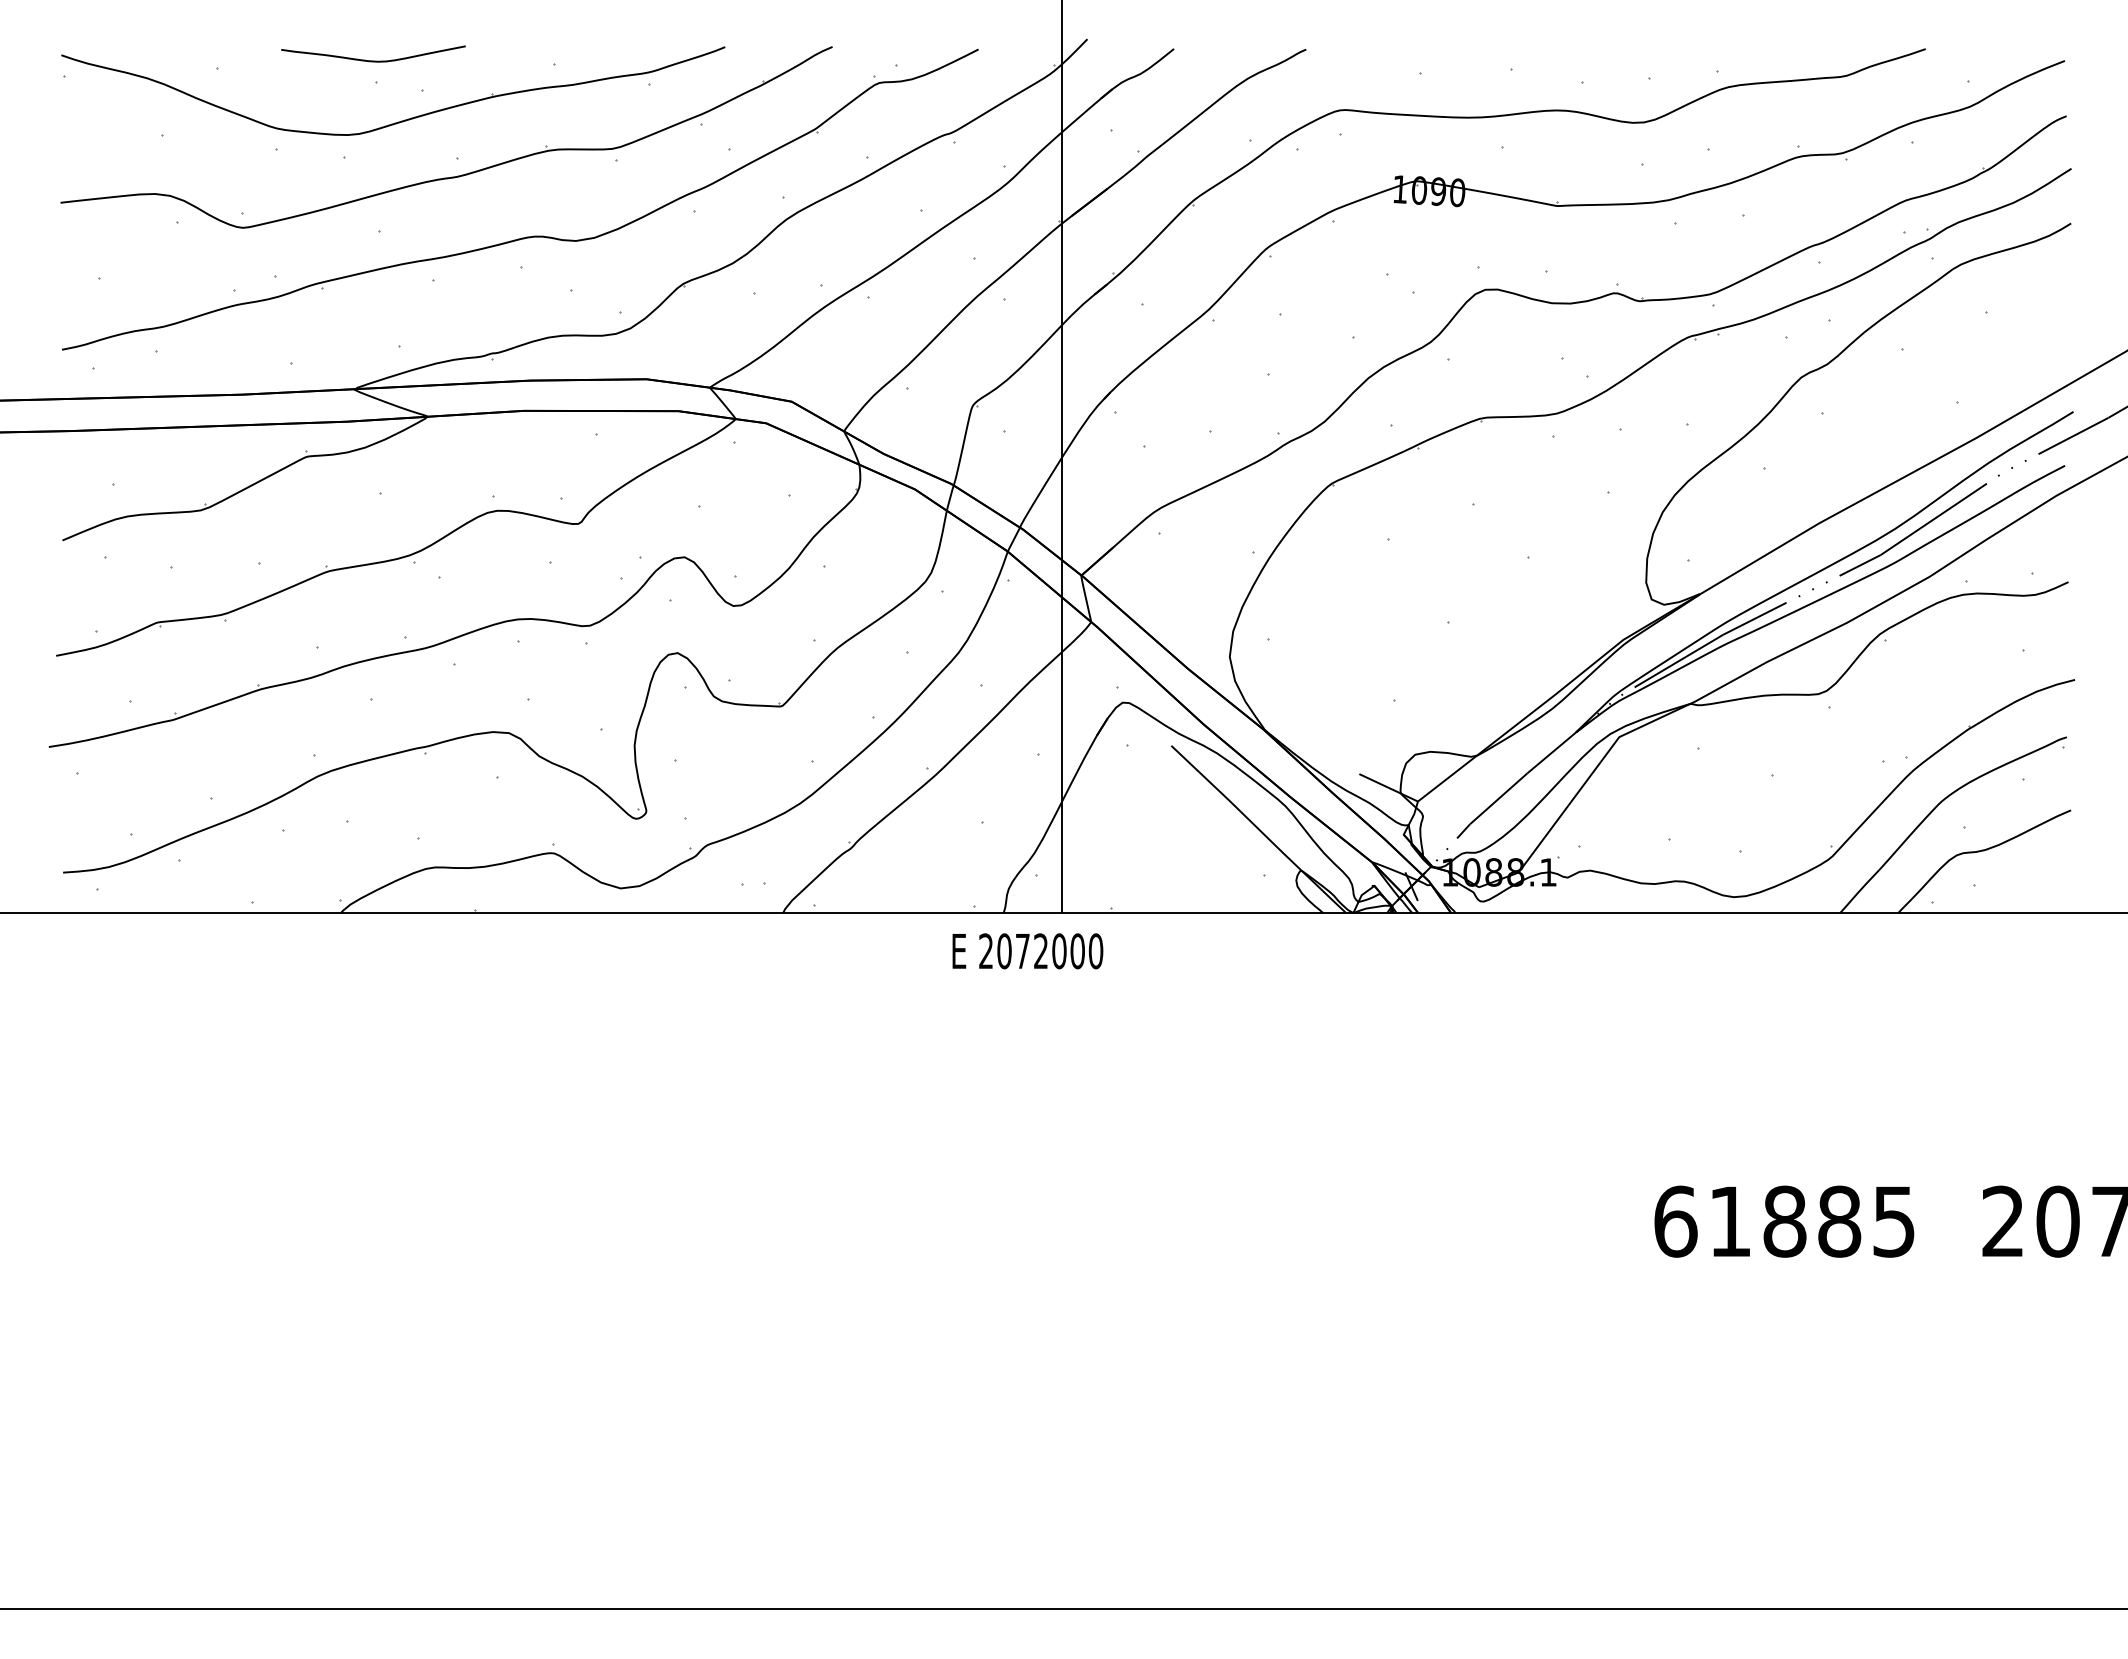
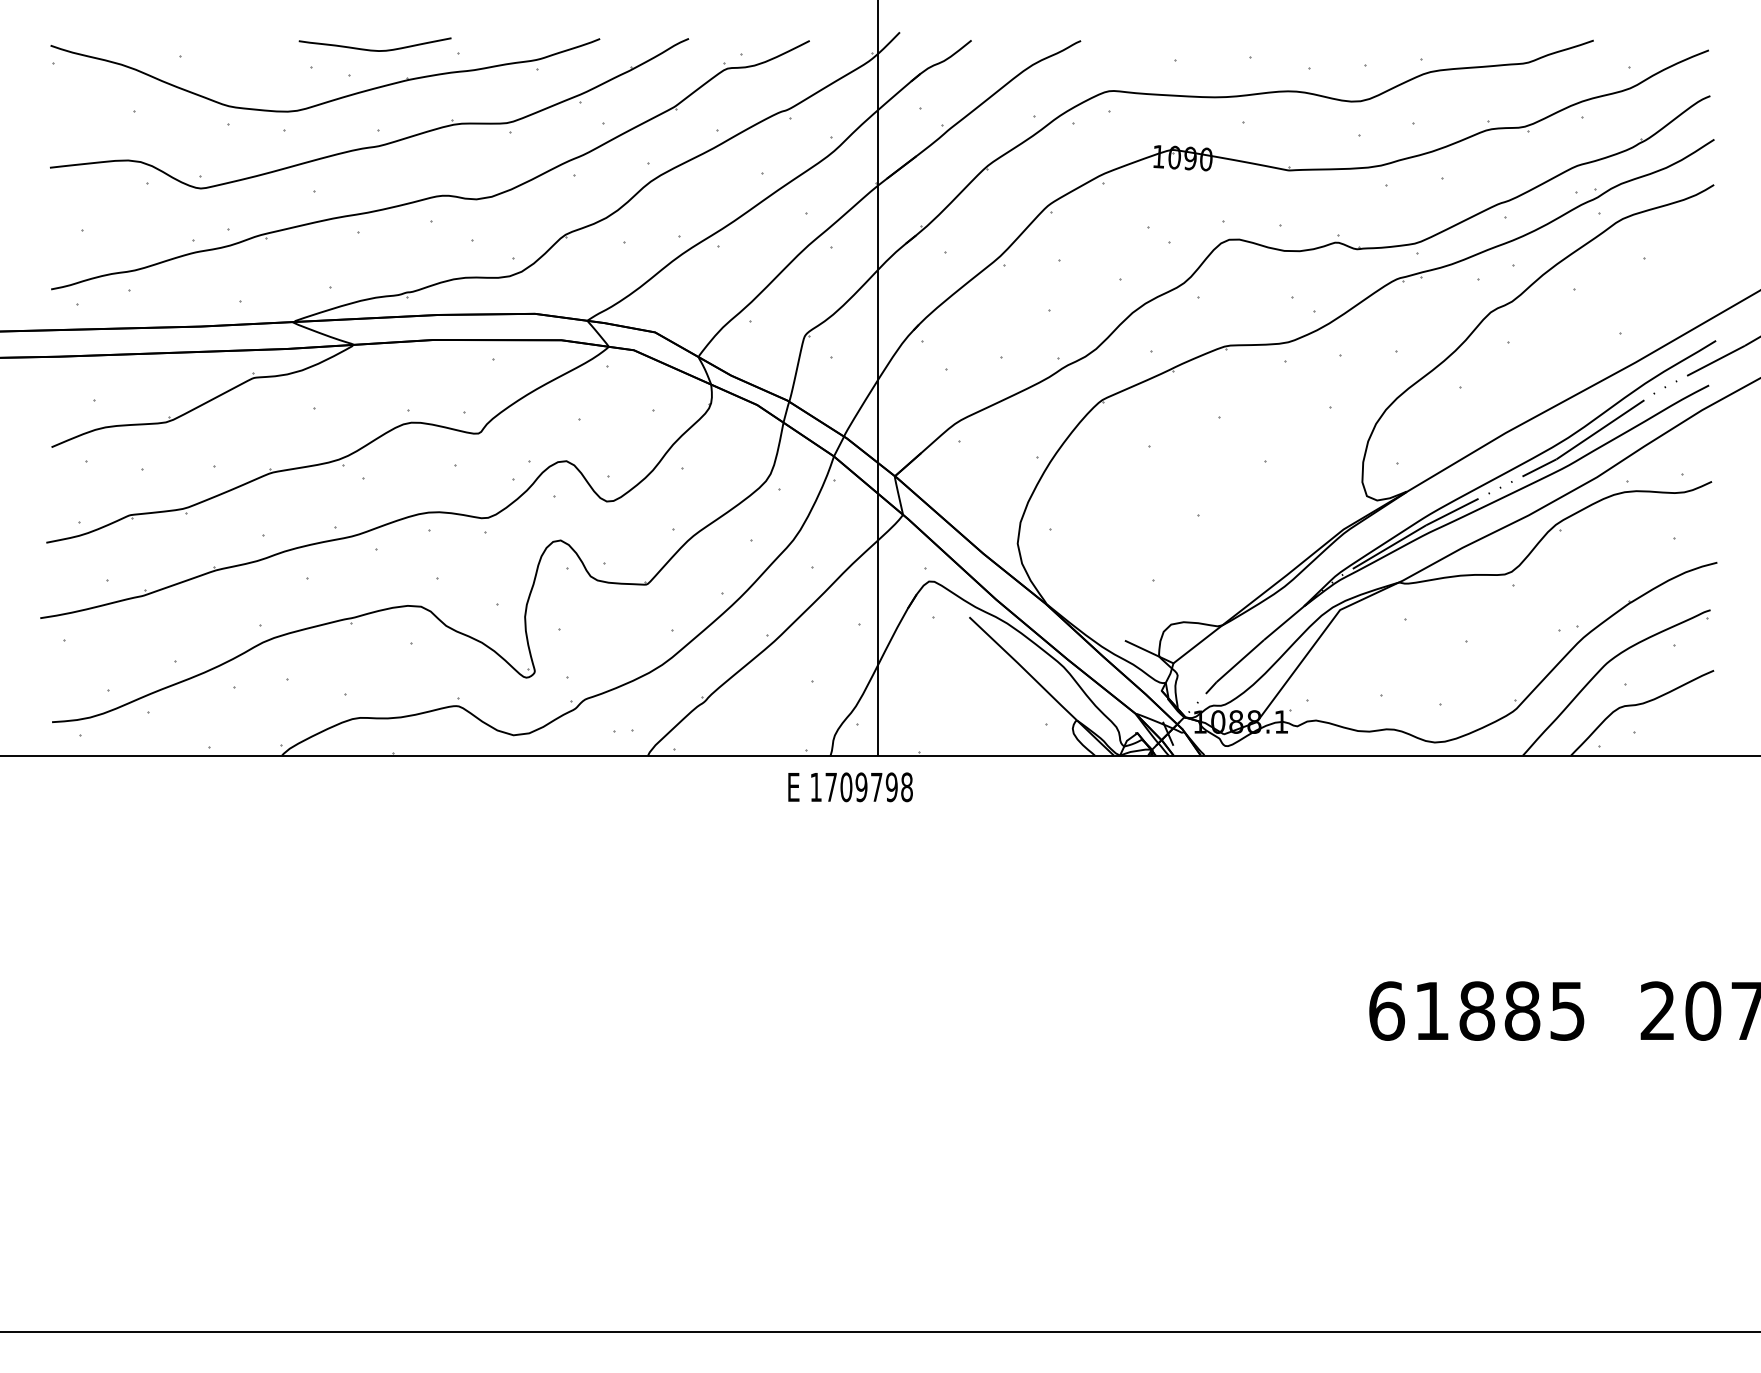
curve: (373, 60) -> (375, 49), moved
text: (1041, 951) -> (861, 787), 2072000 -> 1709798

